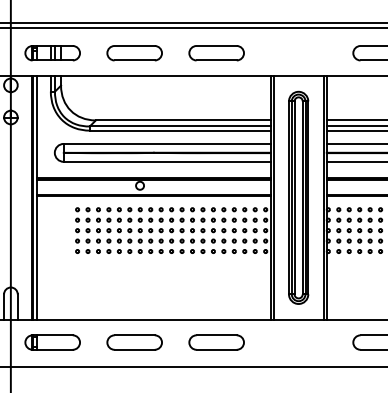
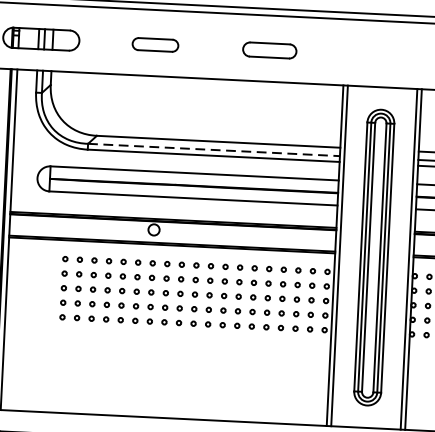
part: (134, 53) -> (155, 45), size x0.6
part: (216, 53) -> (269, 50), size x0.7
line: (180, 126) -> (214, 150), solid -> dashed

